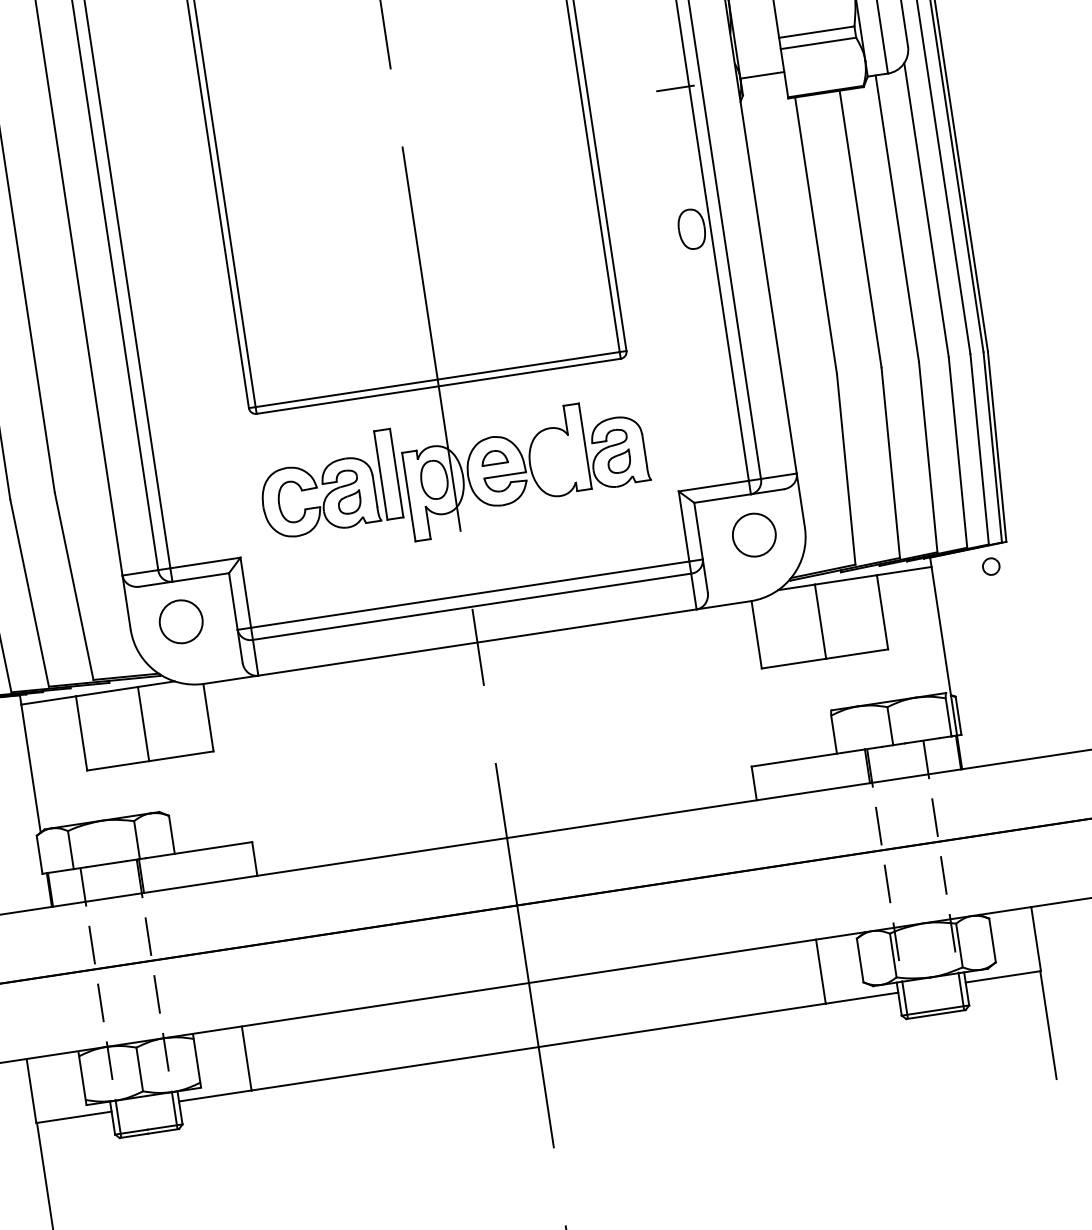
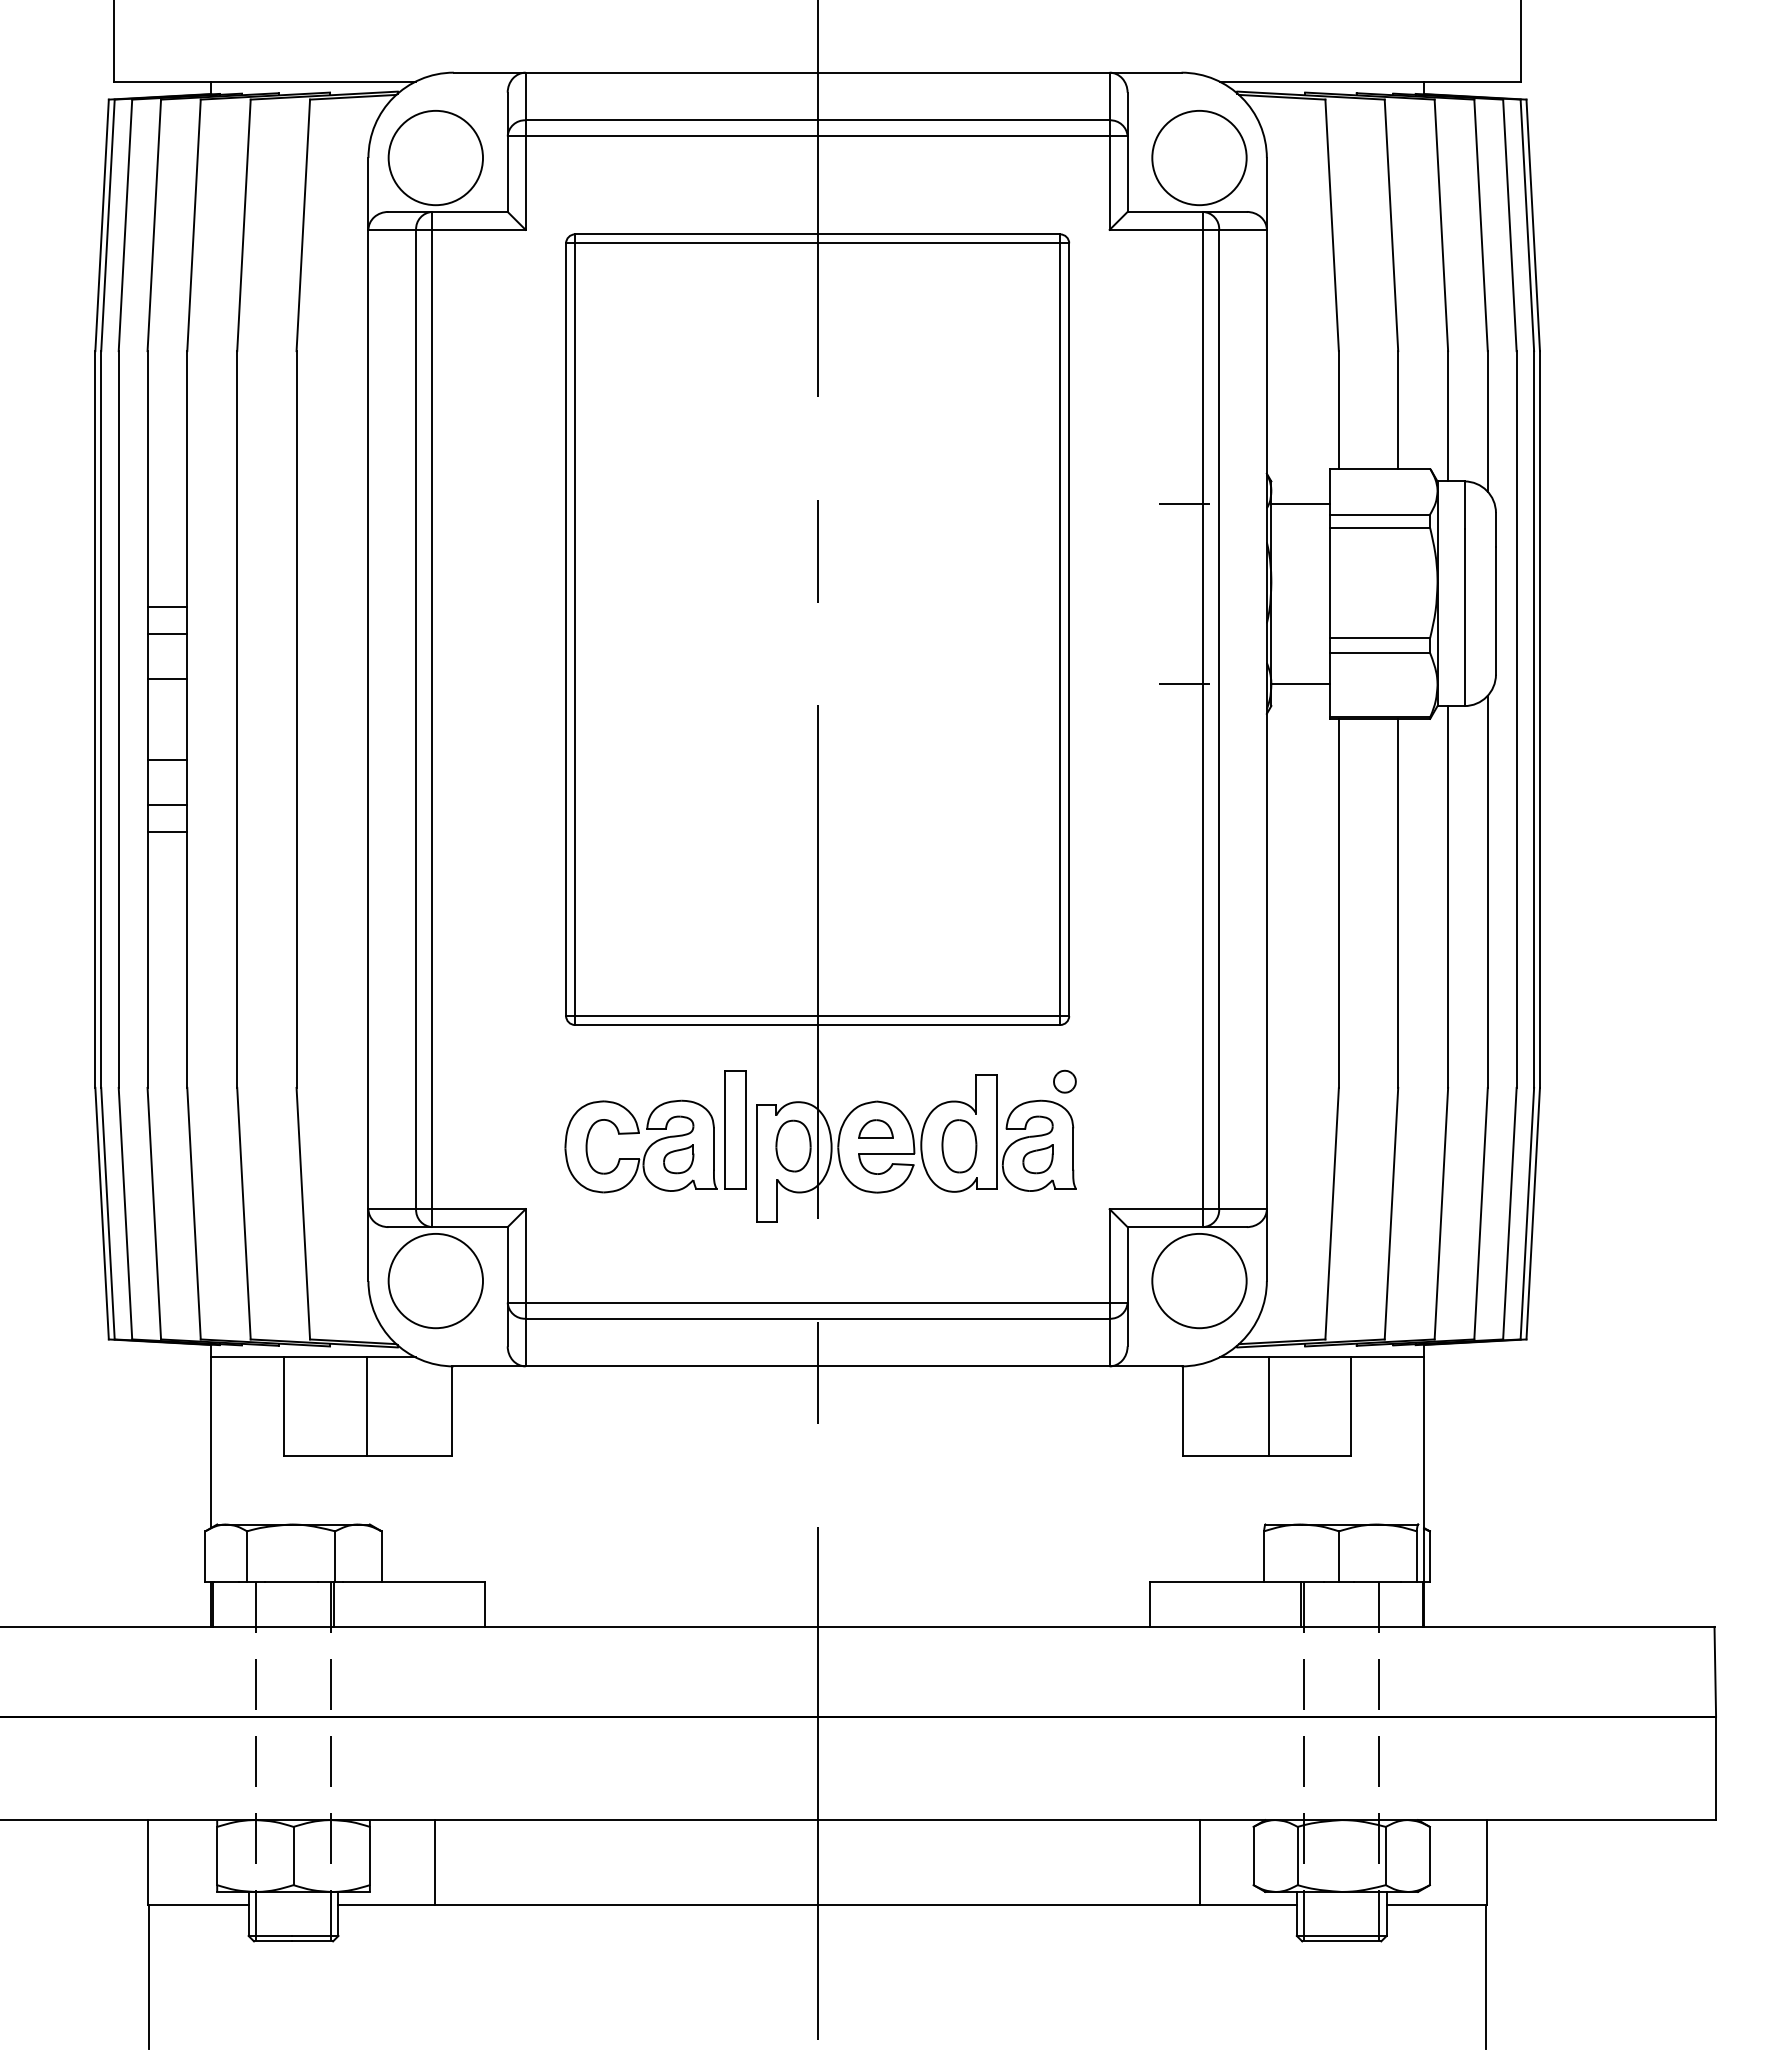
part: (692, 229) -> (959, 1146), moved
circle: (754, 534) -> (1199, 1280), size x1.67
part: (990, 566) -> (1064, 1081), moved
circle: (180, 621) -> (435, 1280), size x1.67

